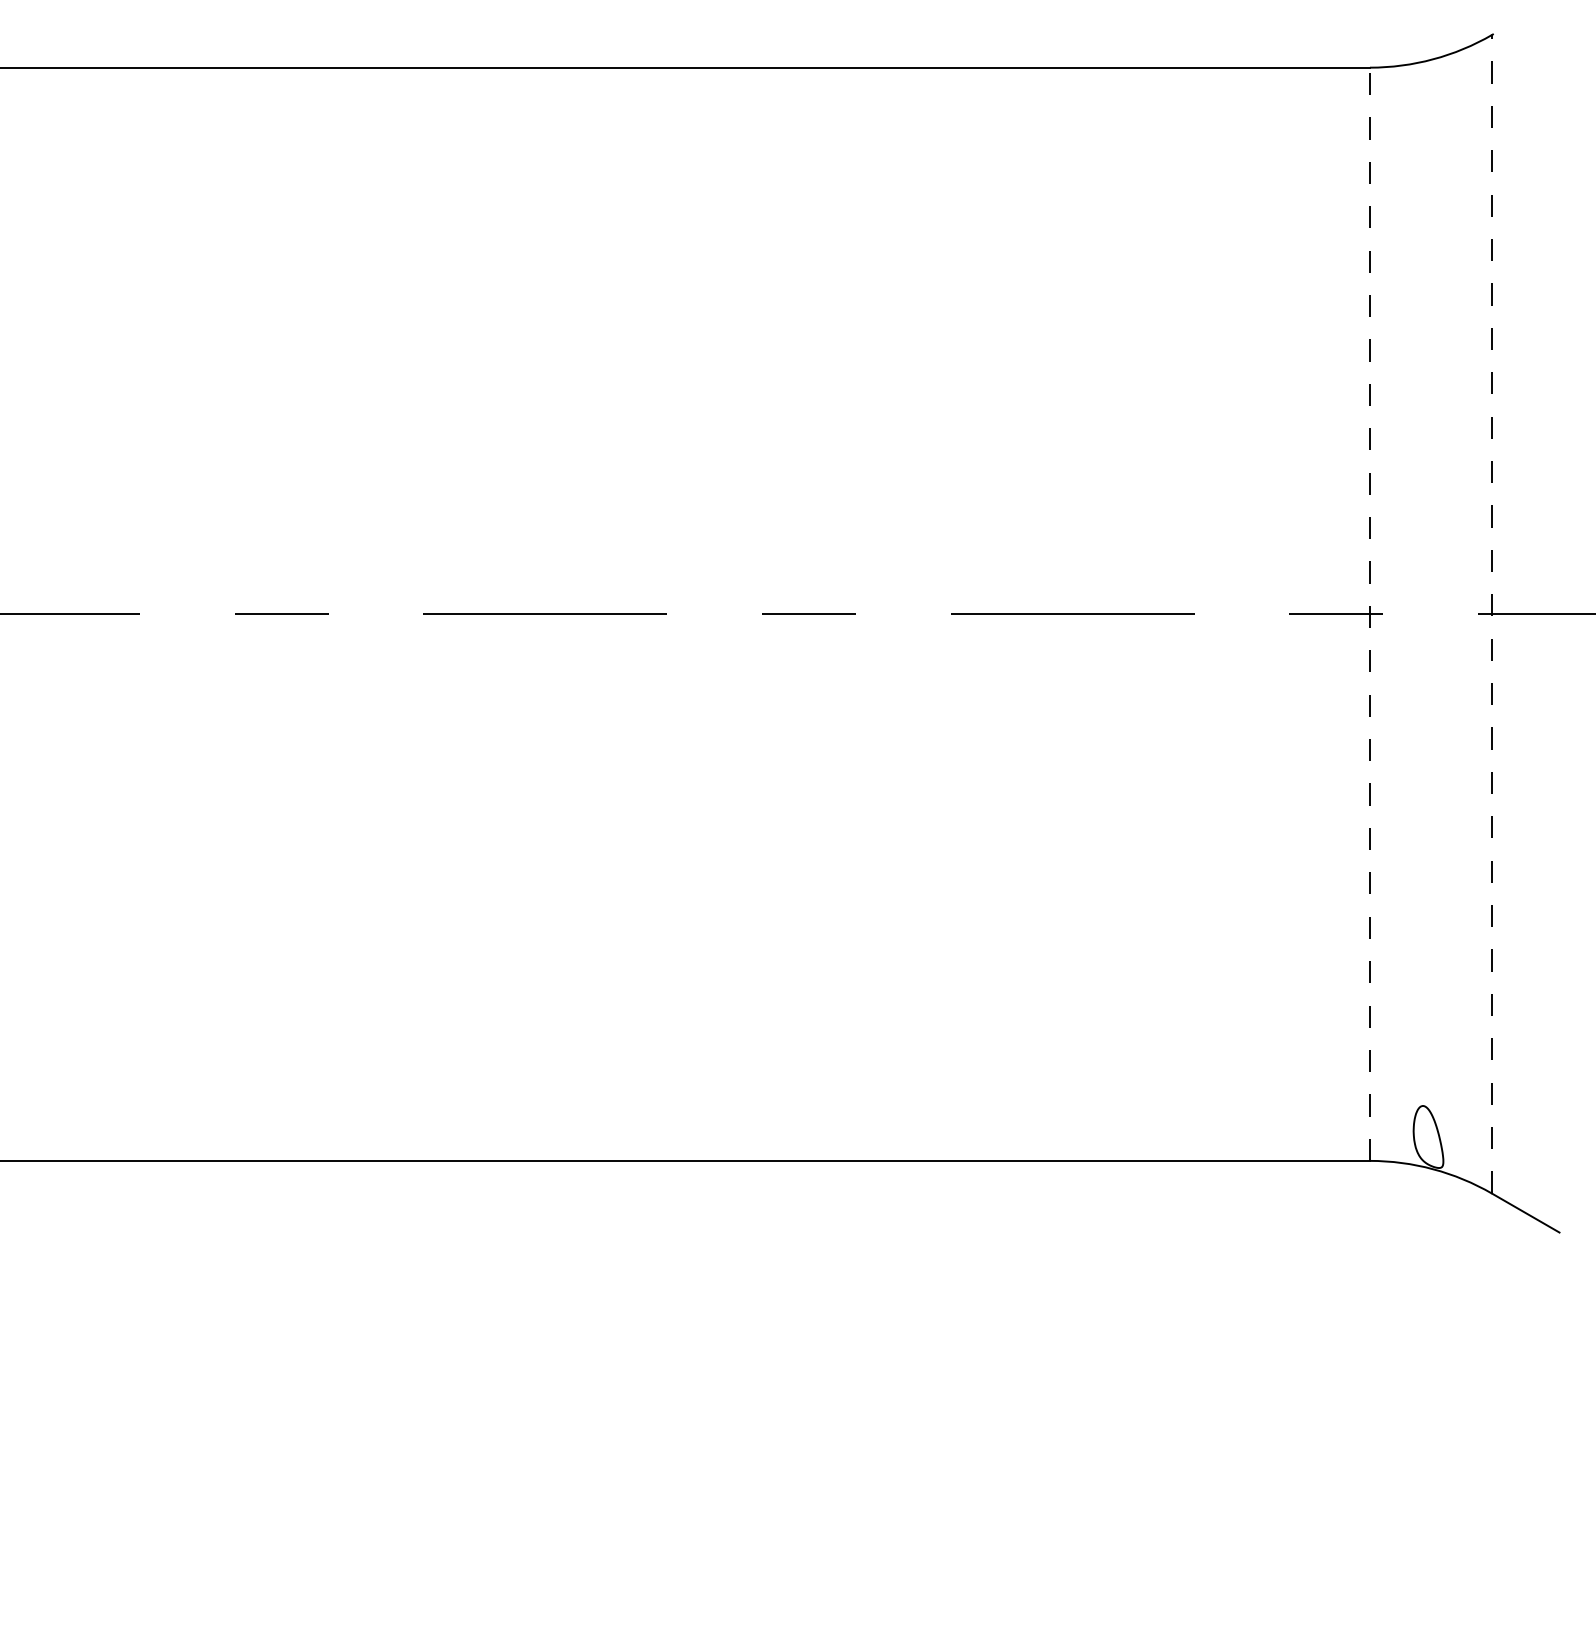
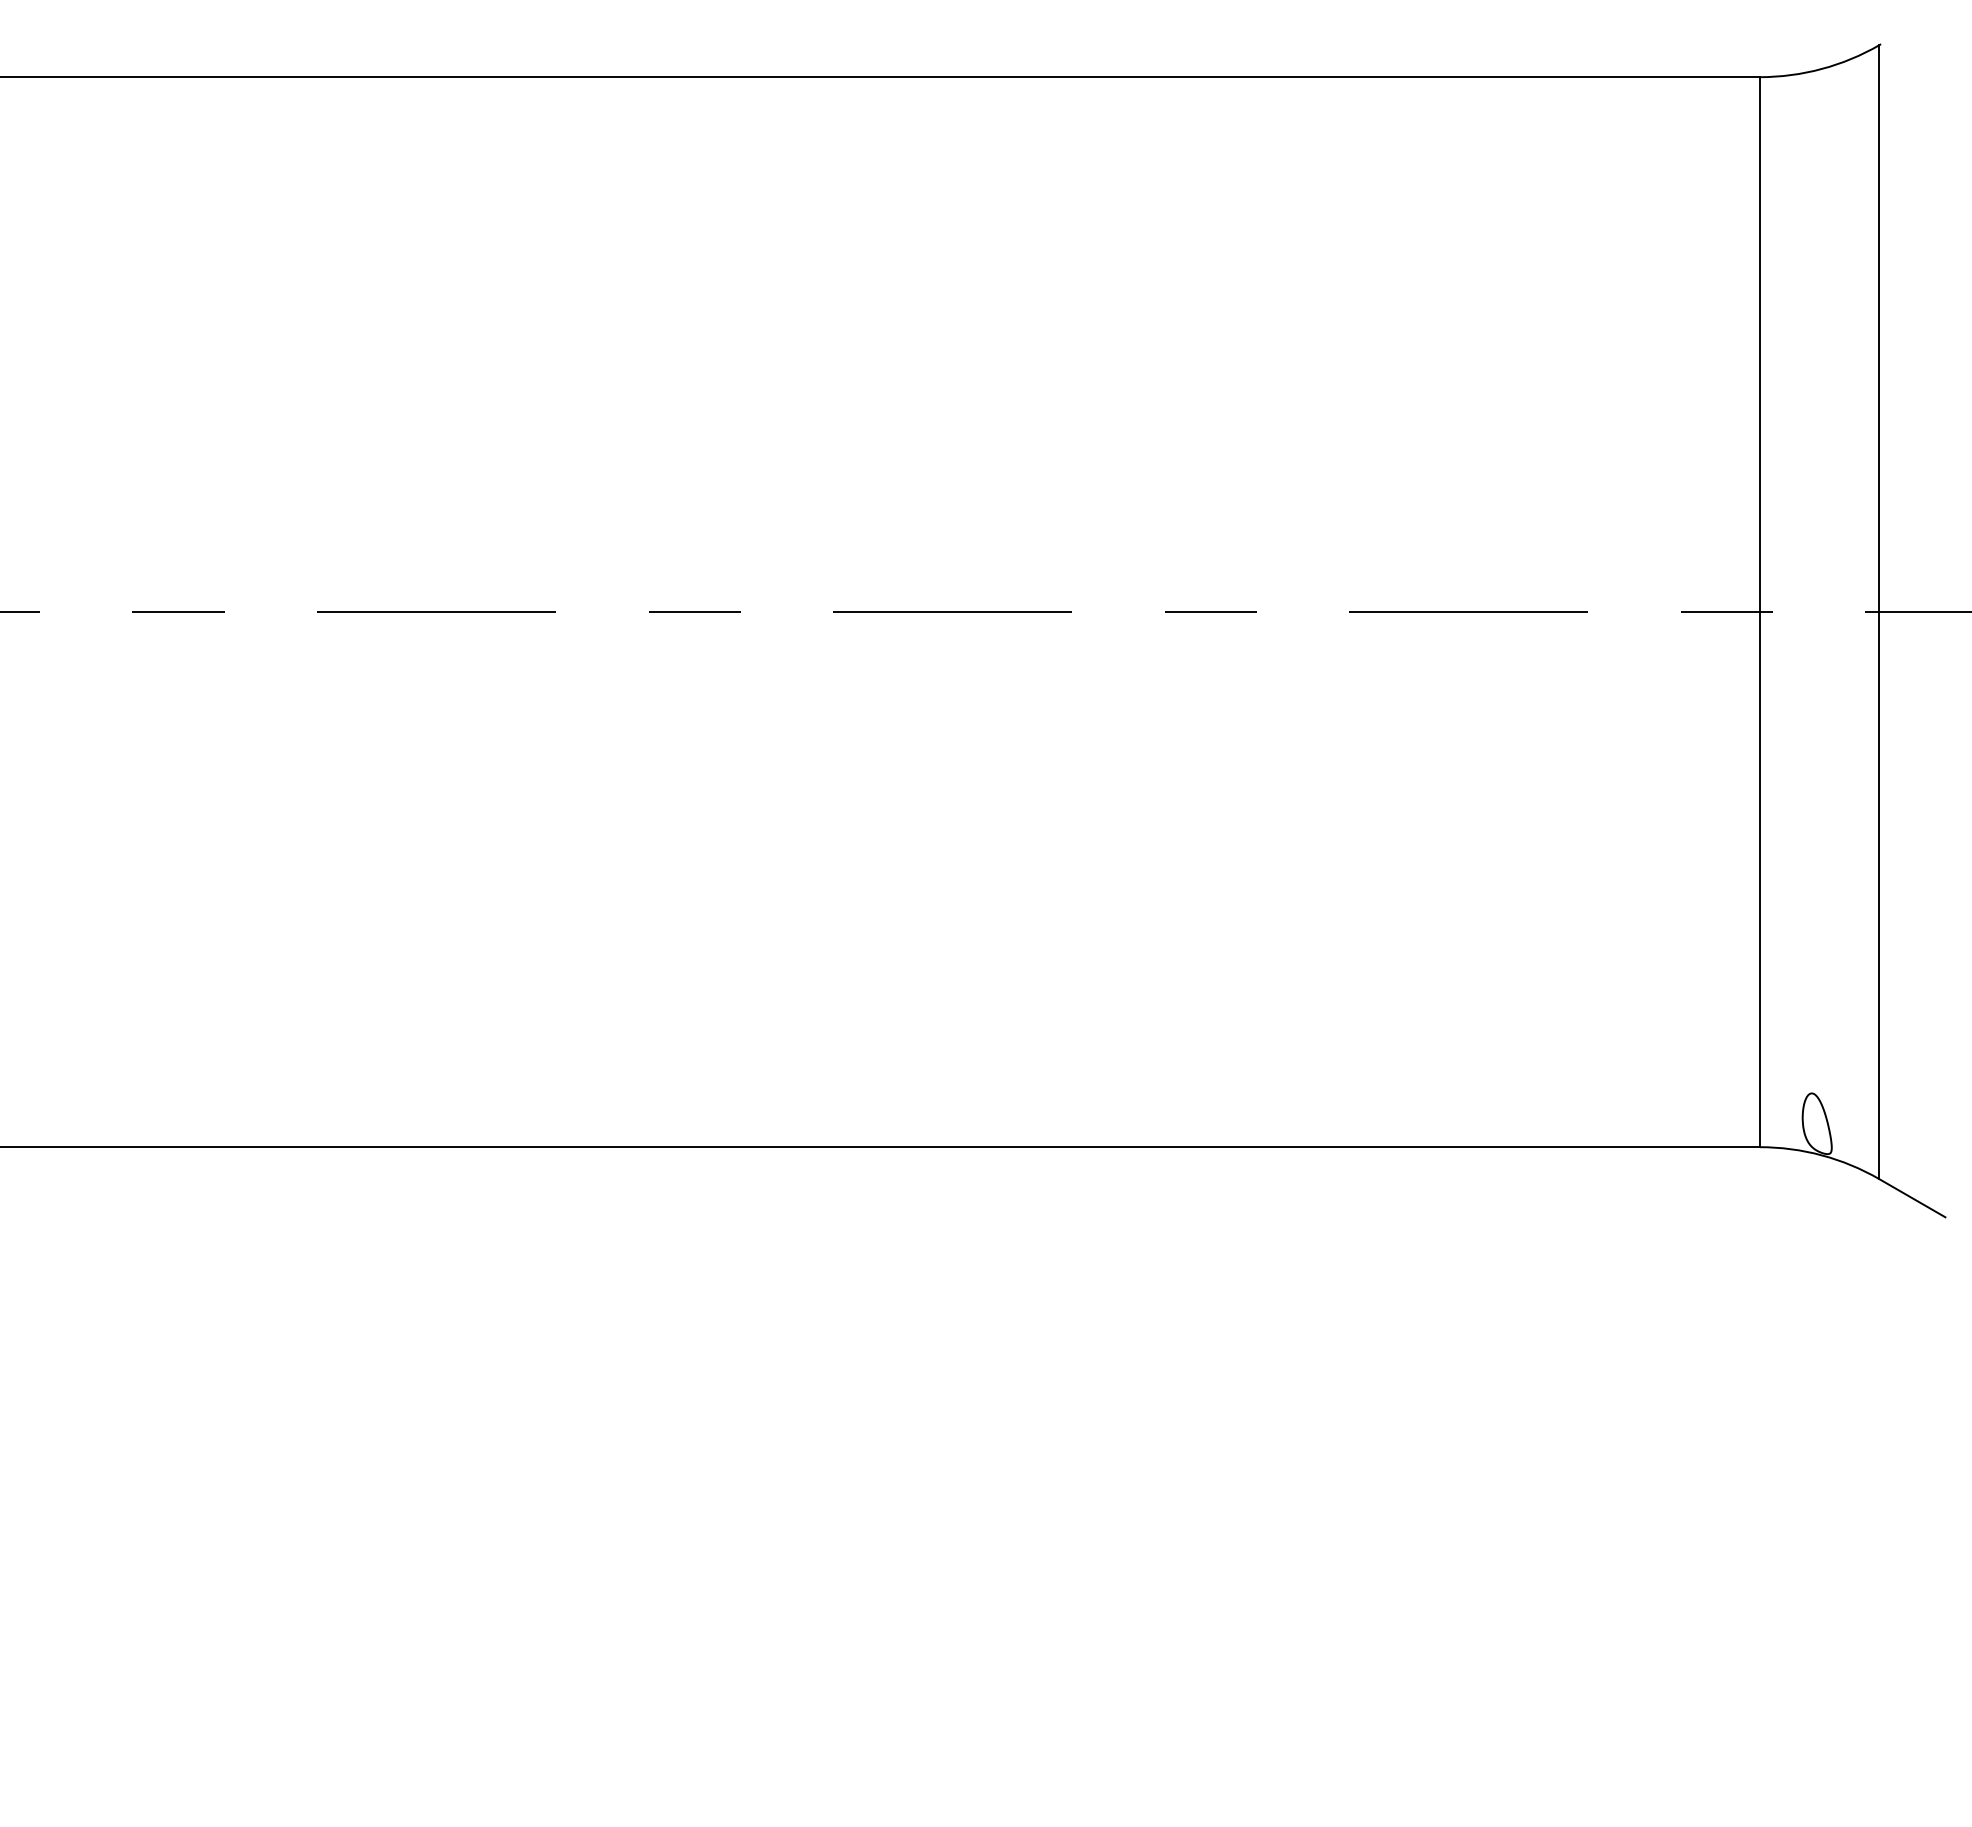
line: (1369, 613) -> (1759, 611), dashed -> solid
line: (1492, 613) -> (1879, 611), dashed -> solid

